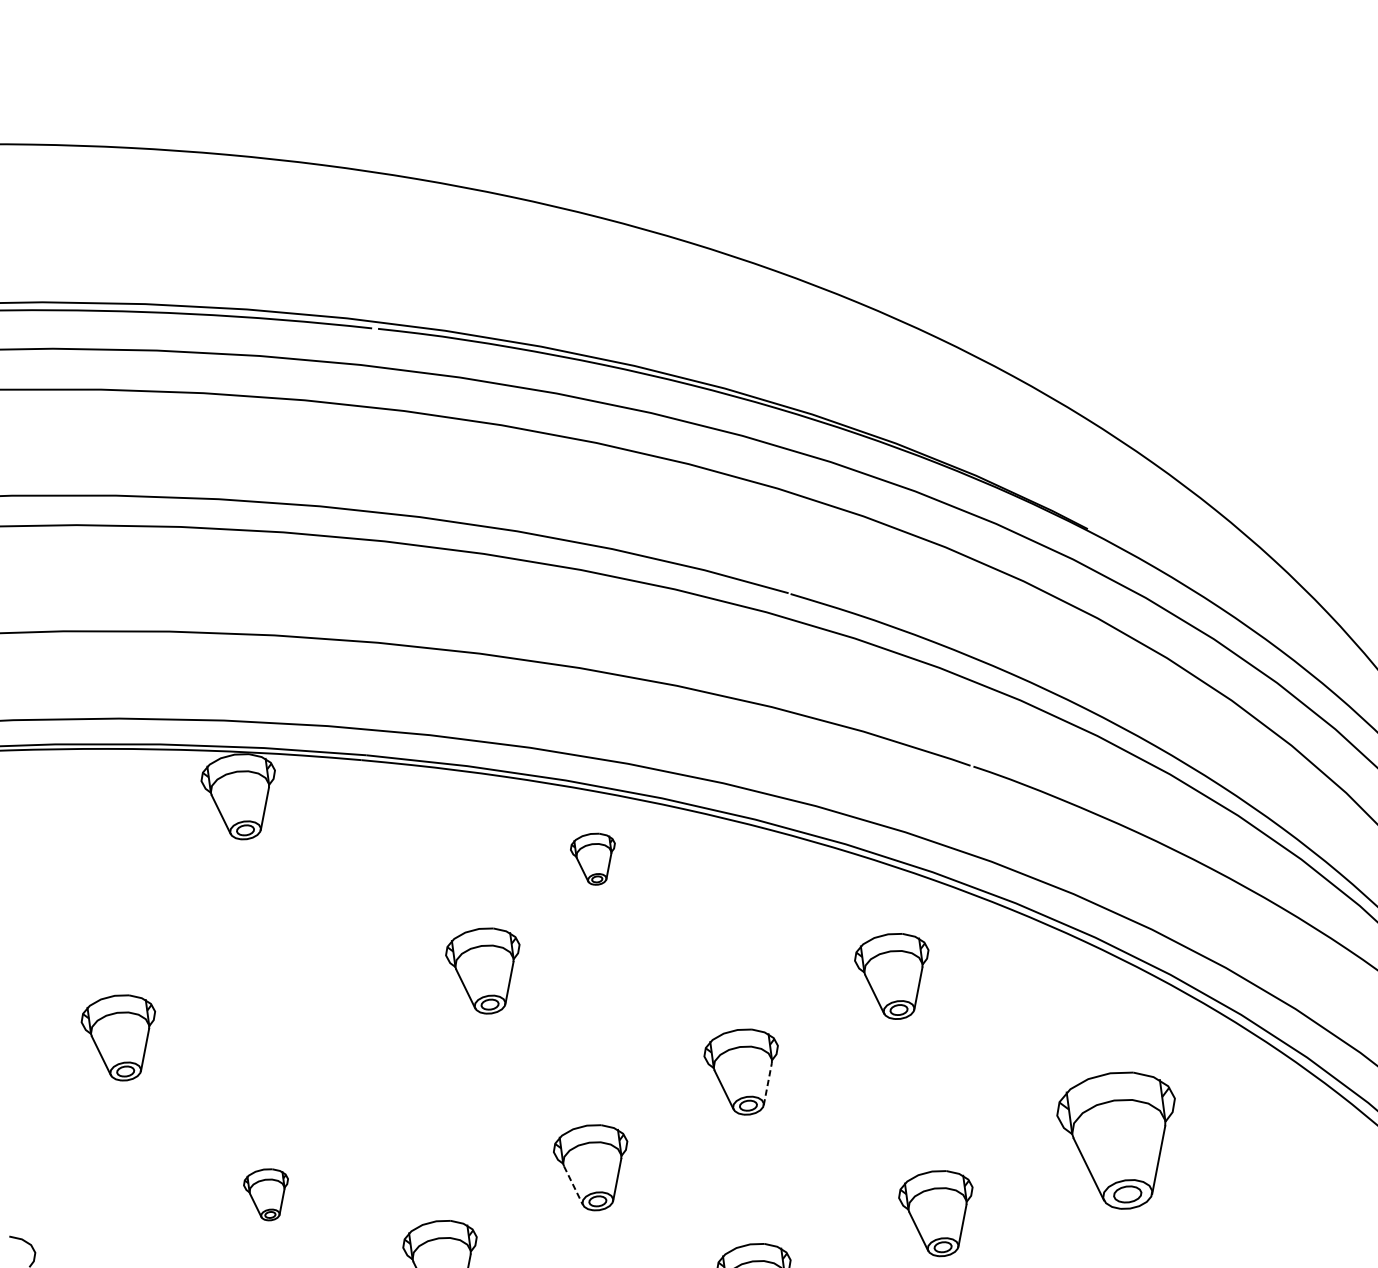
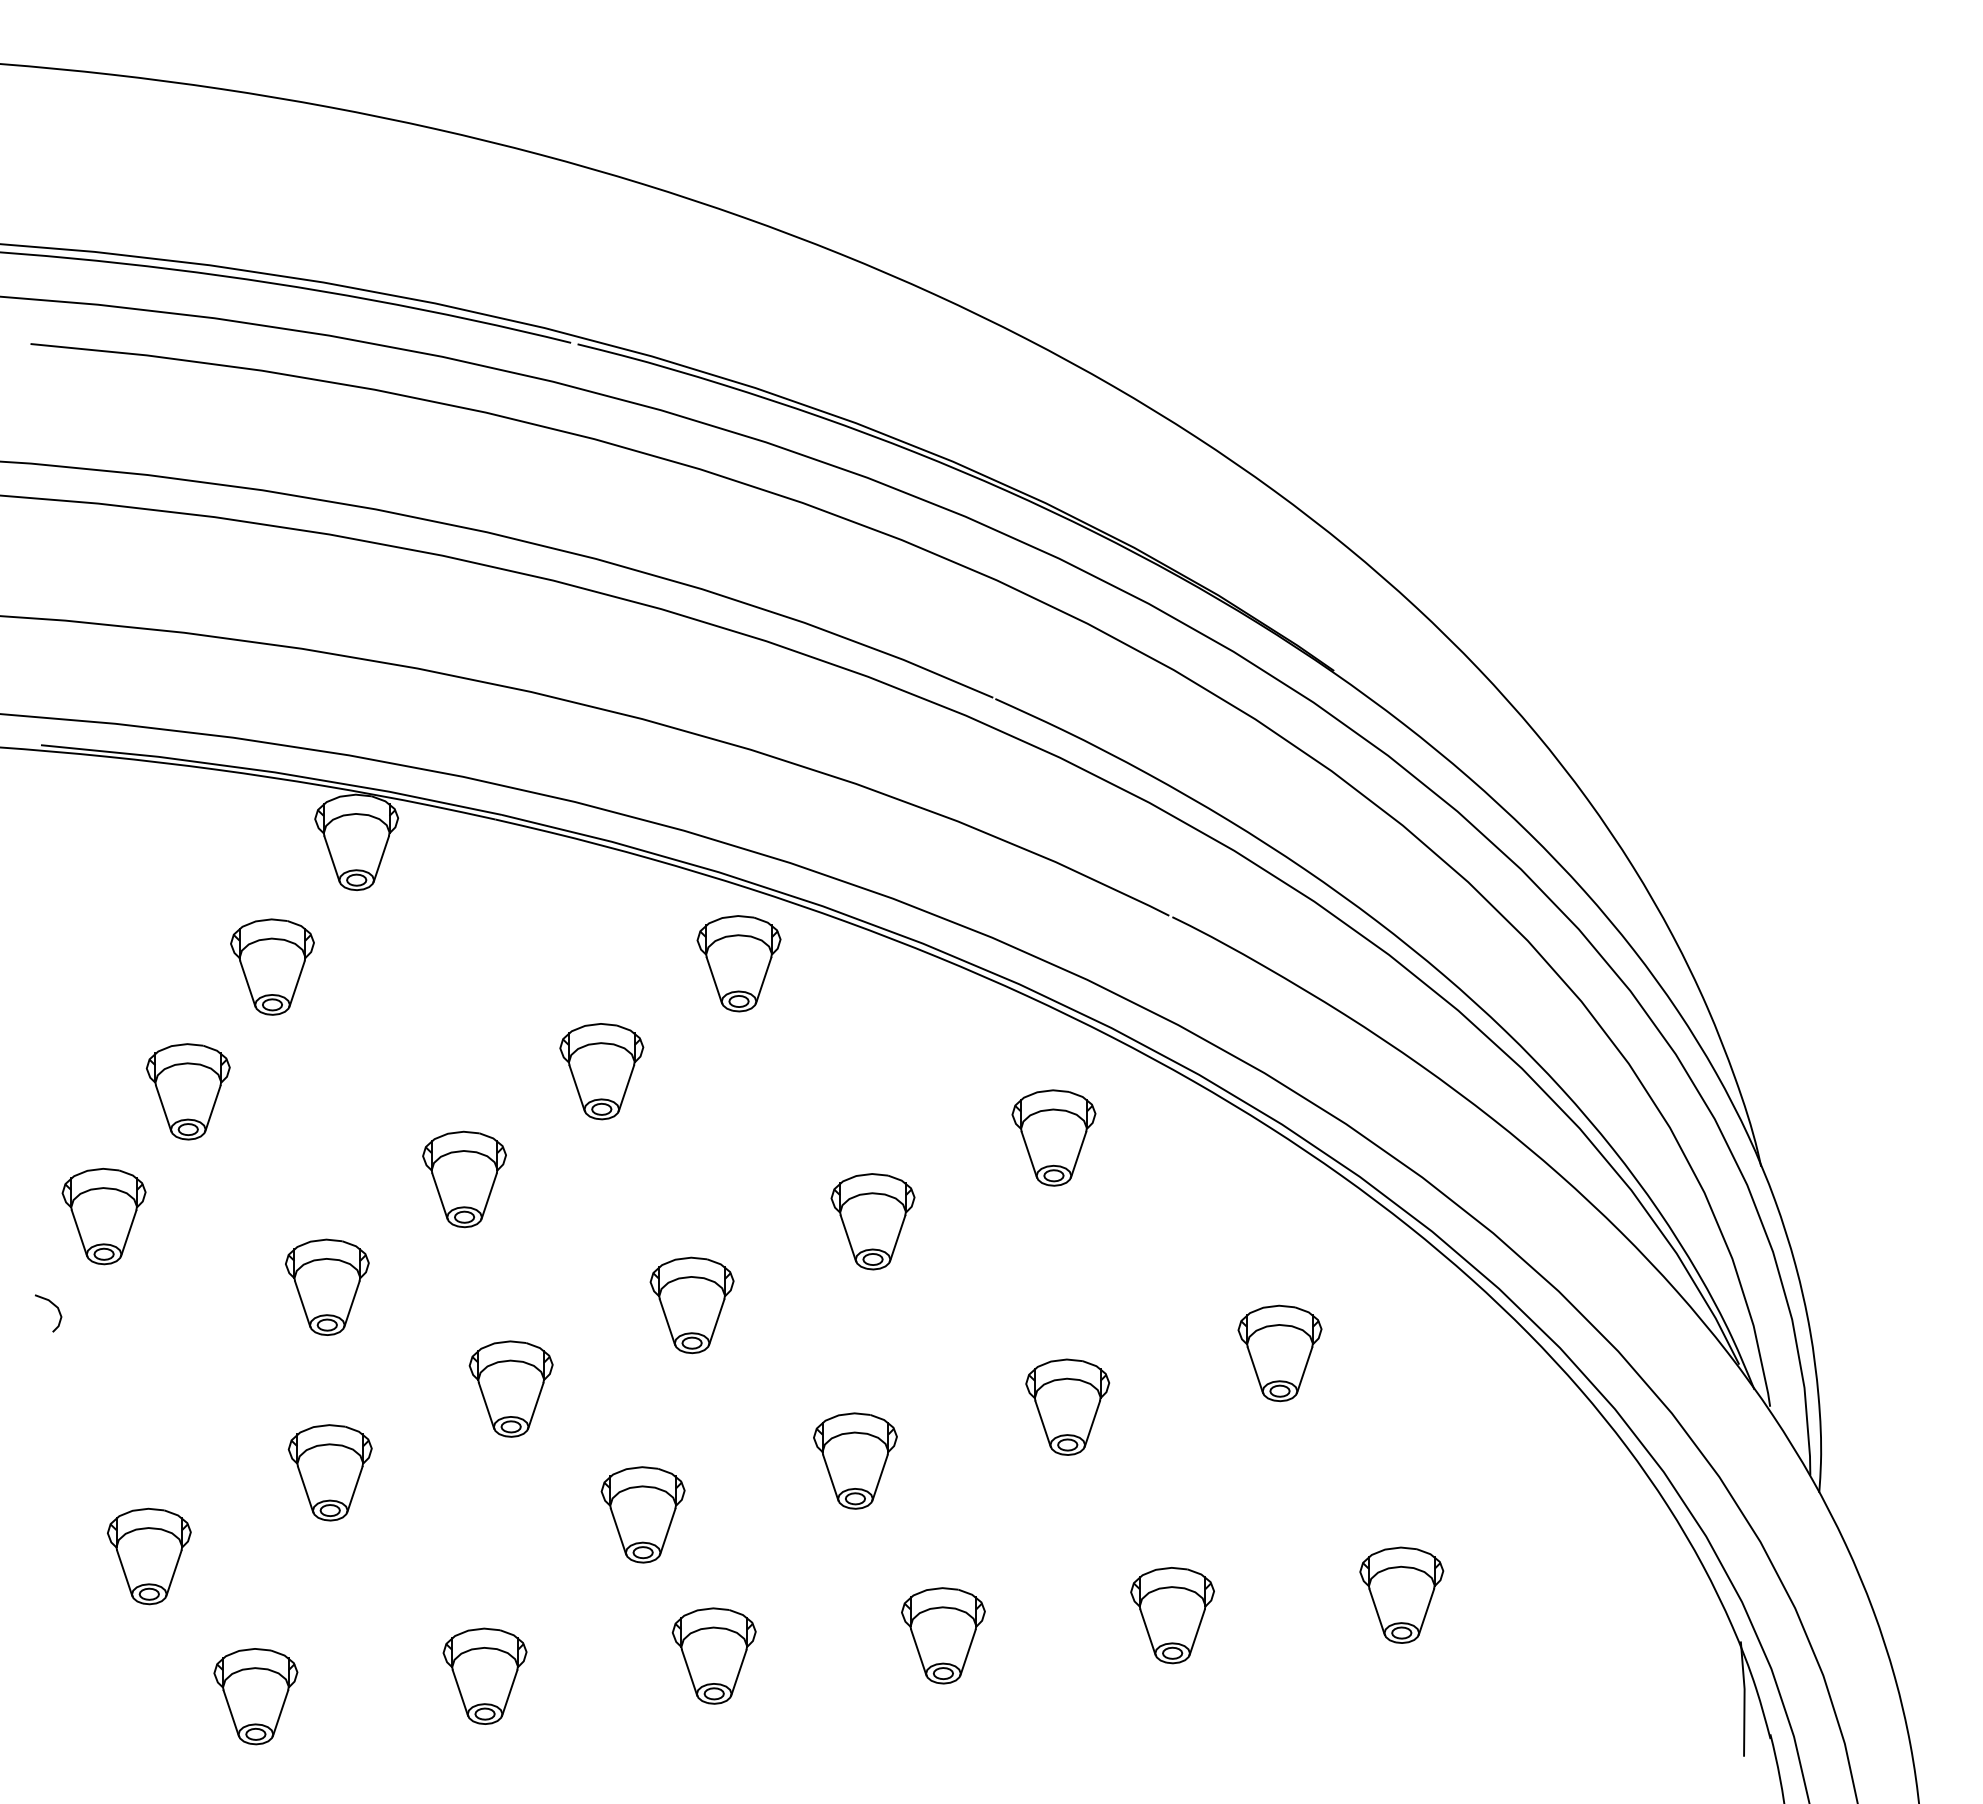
part: (594, 859) -> (738, 963), size x1.67
part: (181, 916) -> (272, 966), added
part: (376, 1083) -> (464, 1179), added
line: (767, 1084) -> (897, 1238), dashed -> solid
part: (1120, 1140) -> (1279, 1353), size x0.62
part: (60, 1158) -> (103, 1216), added
line: (573, 1185) -> (667, 1322), dashed -> solid
part: (267, 1194) -> (327, 1286), size x1.67

